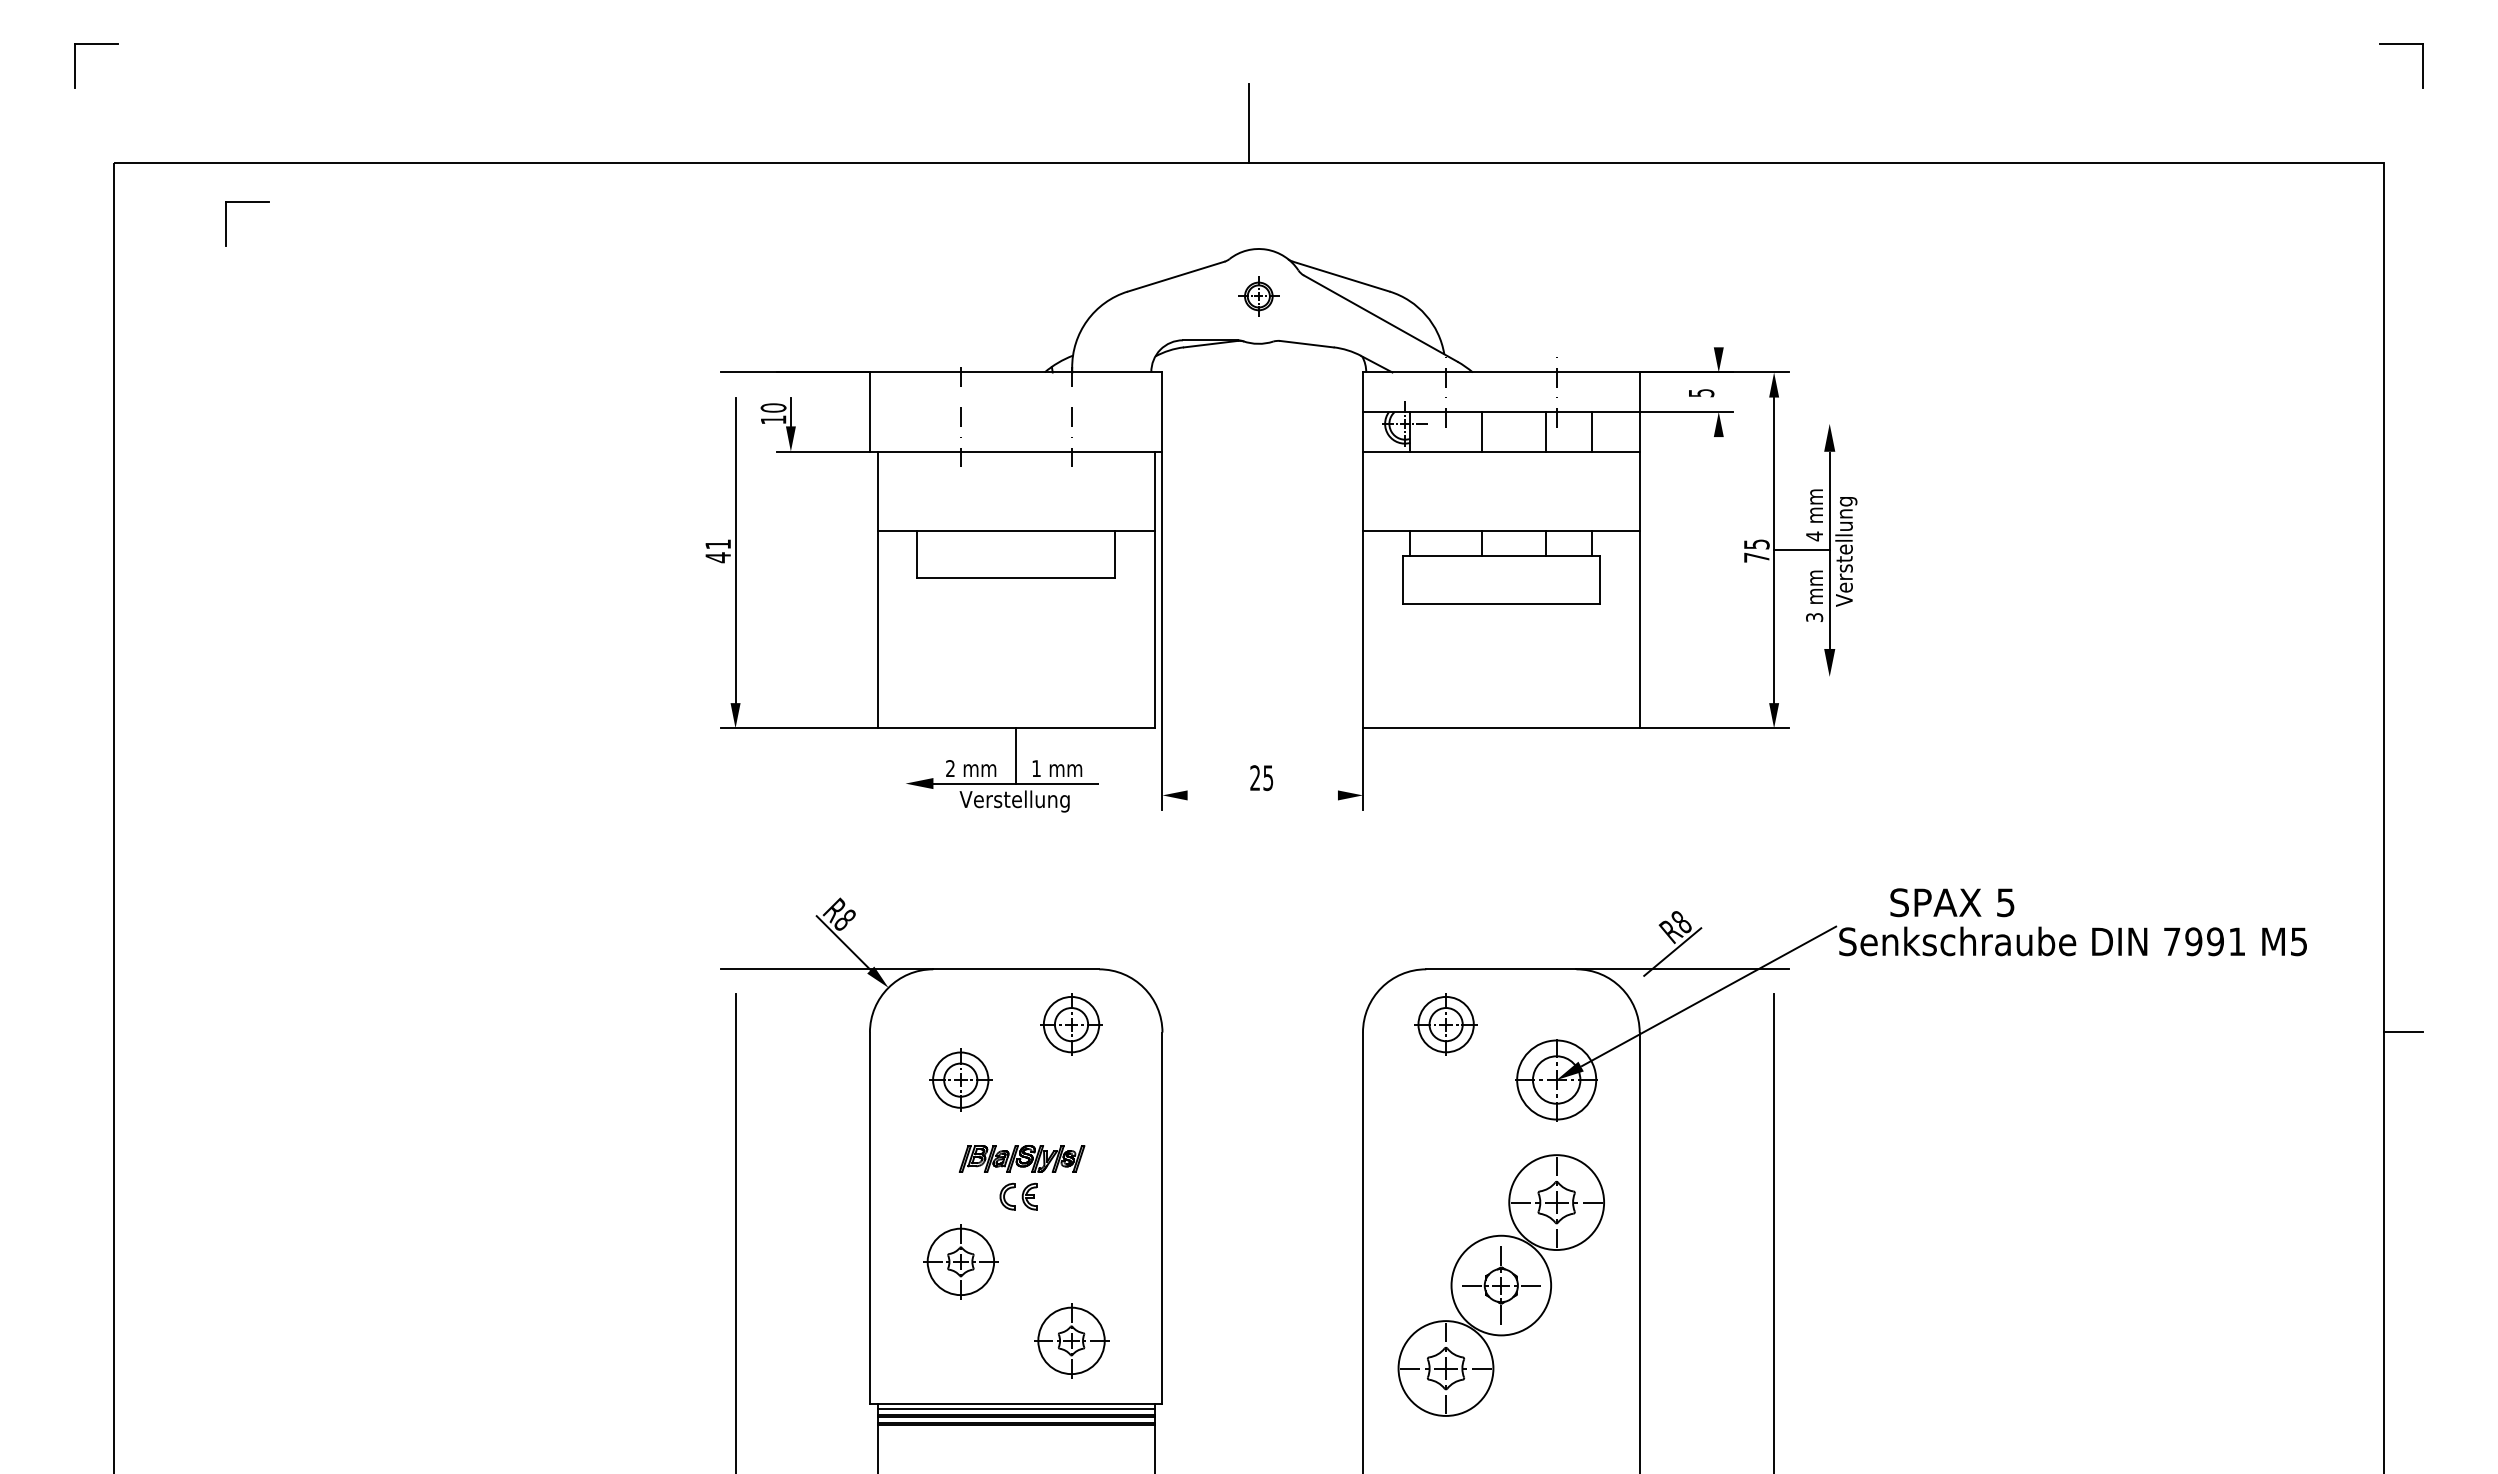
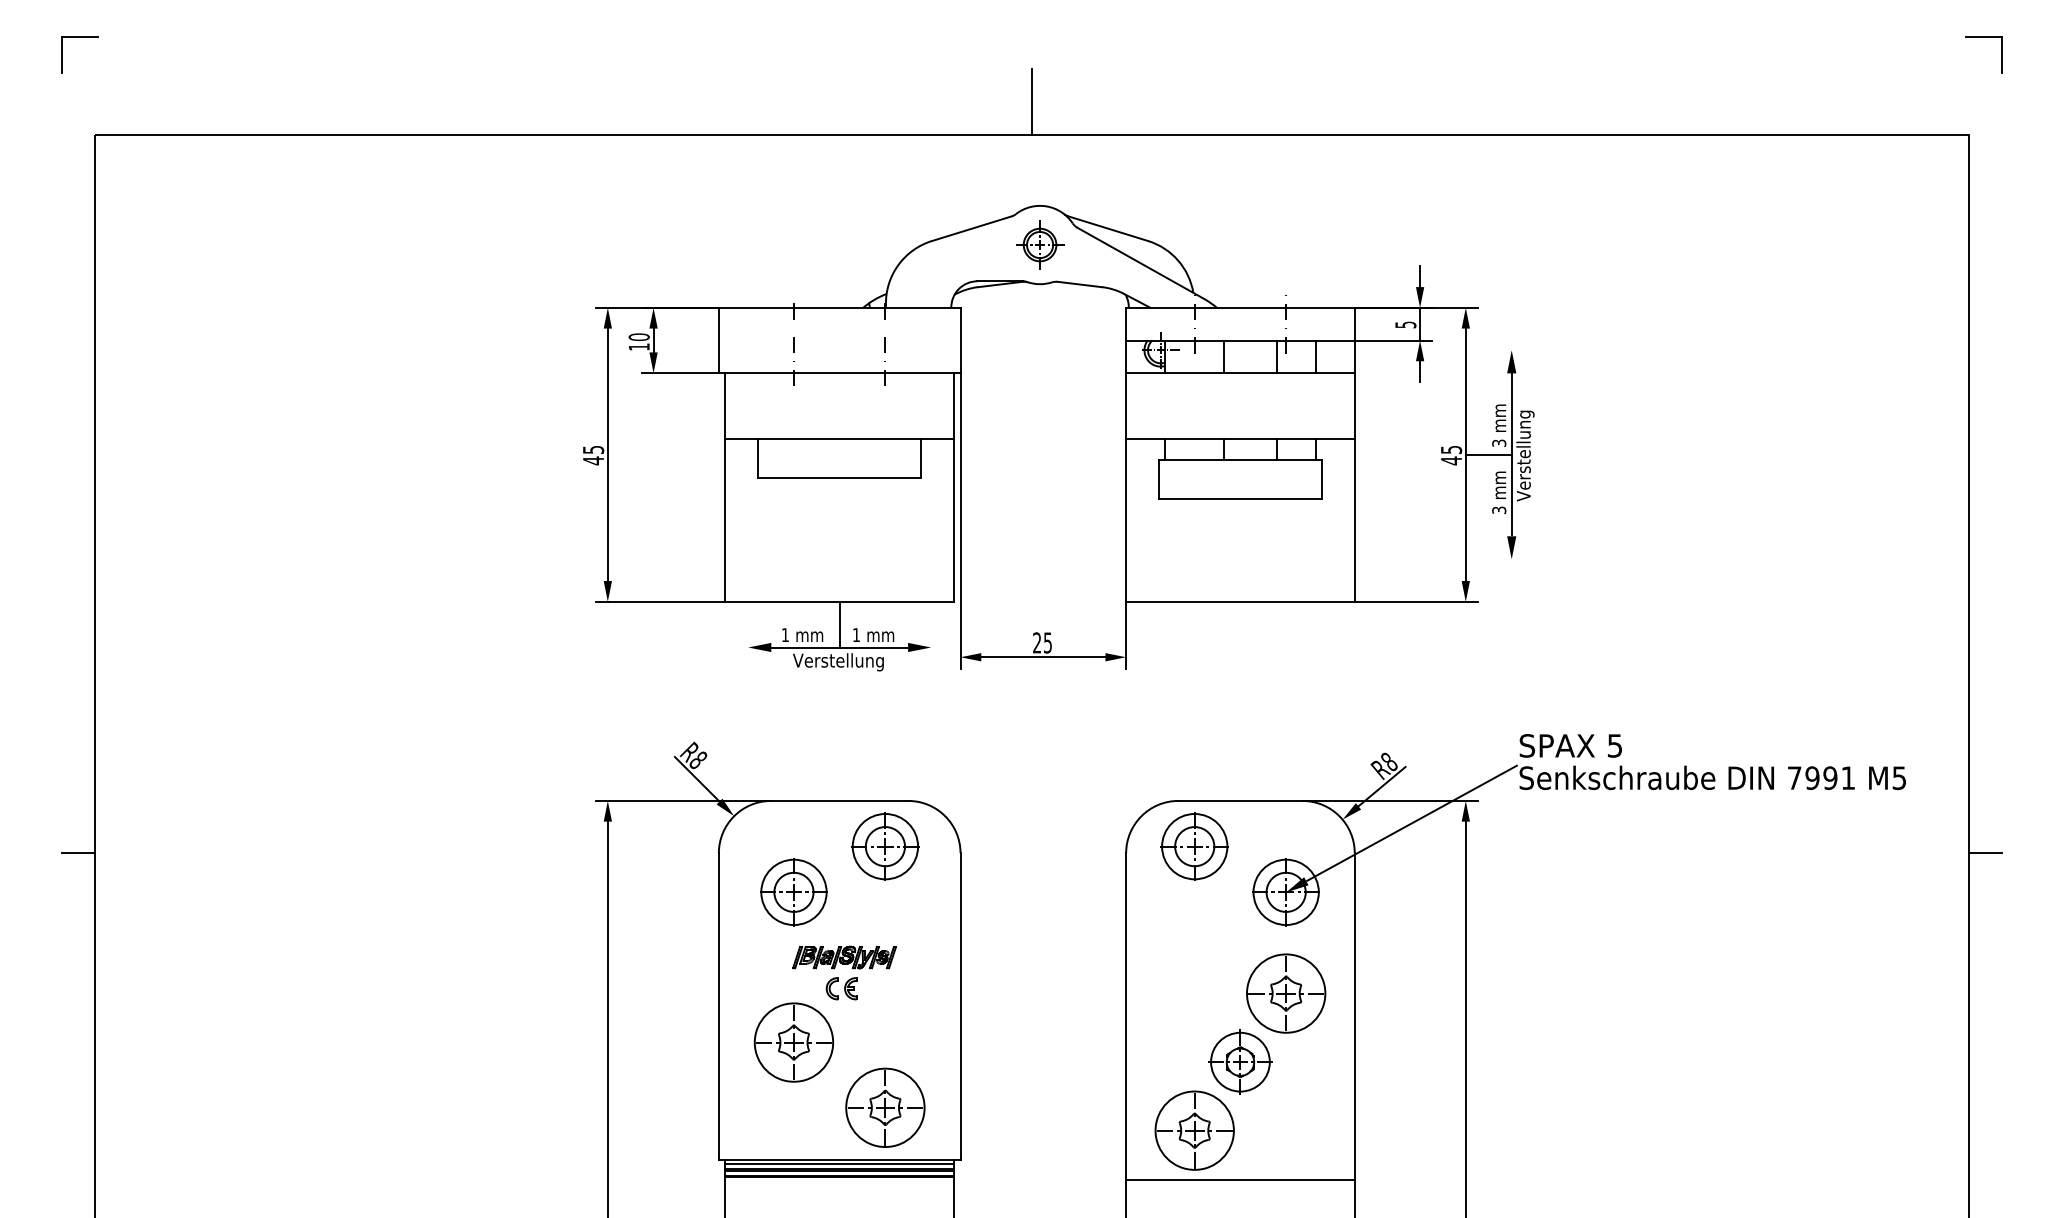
part: (247, 202) -> (204, 167), removed
part: (1258, 296) -> (1039, 245), size x1.43
line: (1718, 334) -> (1419, 276), added
fill: (735, 384) -> (607, 317), added
fill: (790, 384) -> (653, 317), added
line: (1718, 392) -> (1419, 324), added
line: (1718, 449) -> (1419, 371), added
text: (1814, 536) -> (1499, 443), 4 -> 3
text: (718, 544) -> (593, 449), 41 -> 45
text: (1756, 557) -> (1451, 460), 75 -> 45
text: (950, 768) -> (785, 635), 2 -> 1
fill: (1112, 783) -> (919, 647), added
line: (1262, 795) -> (1043, 657), added
text: (1952, 902) -> (1571, 745), moved
fill: (735, 981) -> (607, 810), added
fill: (1774, 981) -> (1466, 810), added
fill: (1636, 982) -> (1352, 811), added
part: (1071, 1024) -> (885, 846), size x1.43
part: (1446, 1024) -> (1195, 846), size x1.43
line: (94, 1032) -> (78, 853), added
part: (960, 1080) -> (793, 892), size x1.43
part: (960, 1261) -> (793, 1042), size x1.43
circle: (1500, 1285) -> (1239, 1062), size x0.71
part: (1071, 1340) -> (885, 1107), size x1.43
line: (1500, 1427) -> (1239, 1179), added

